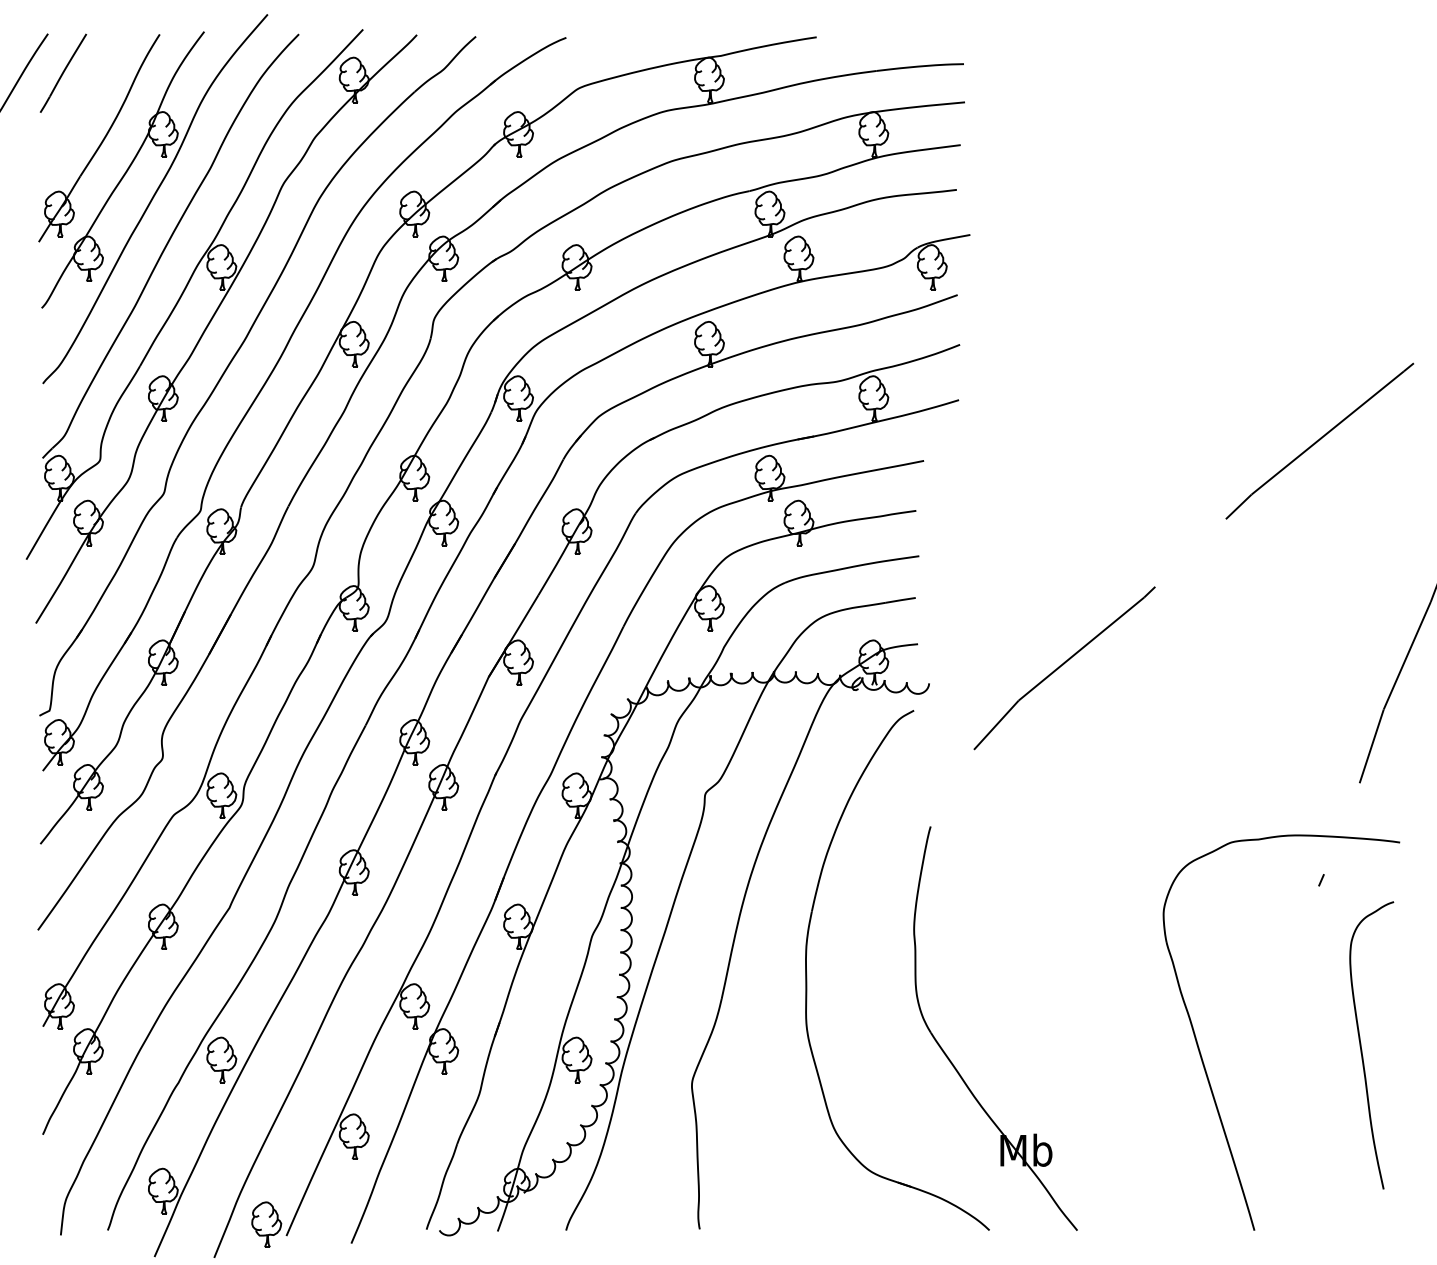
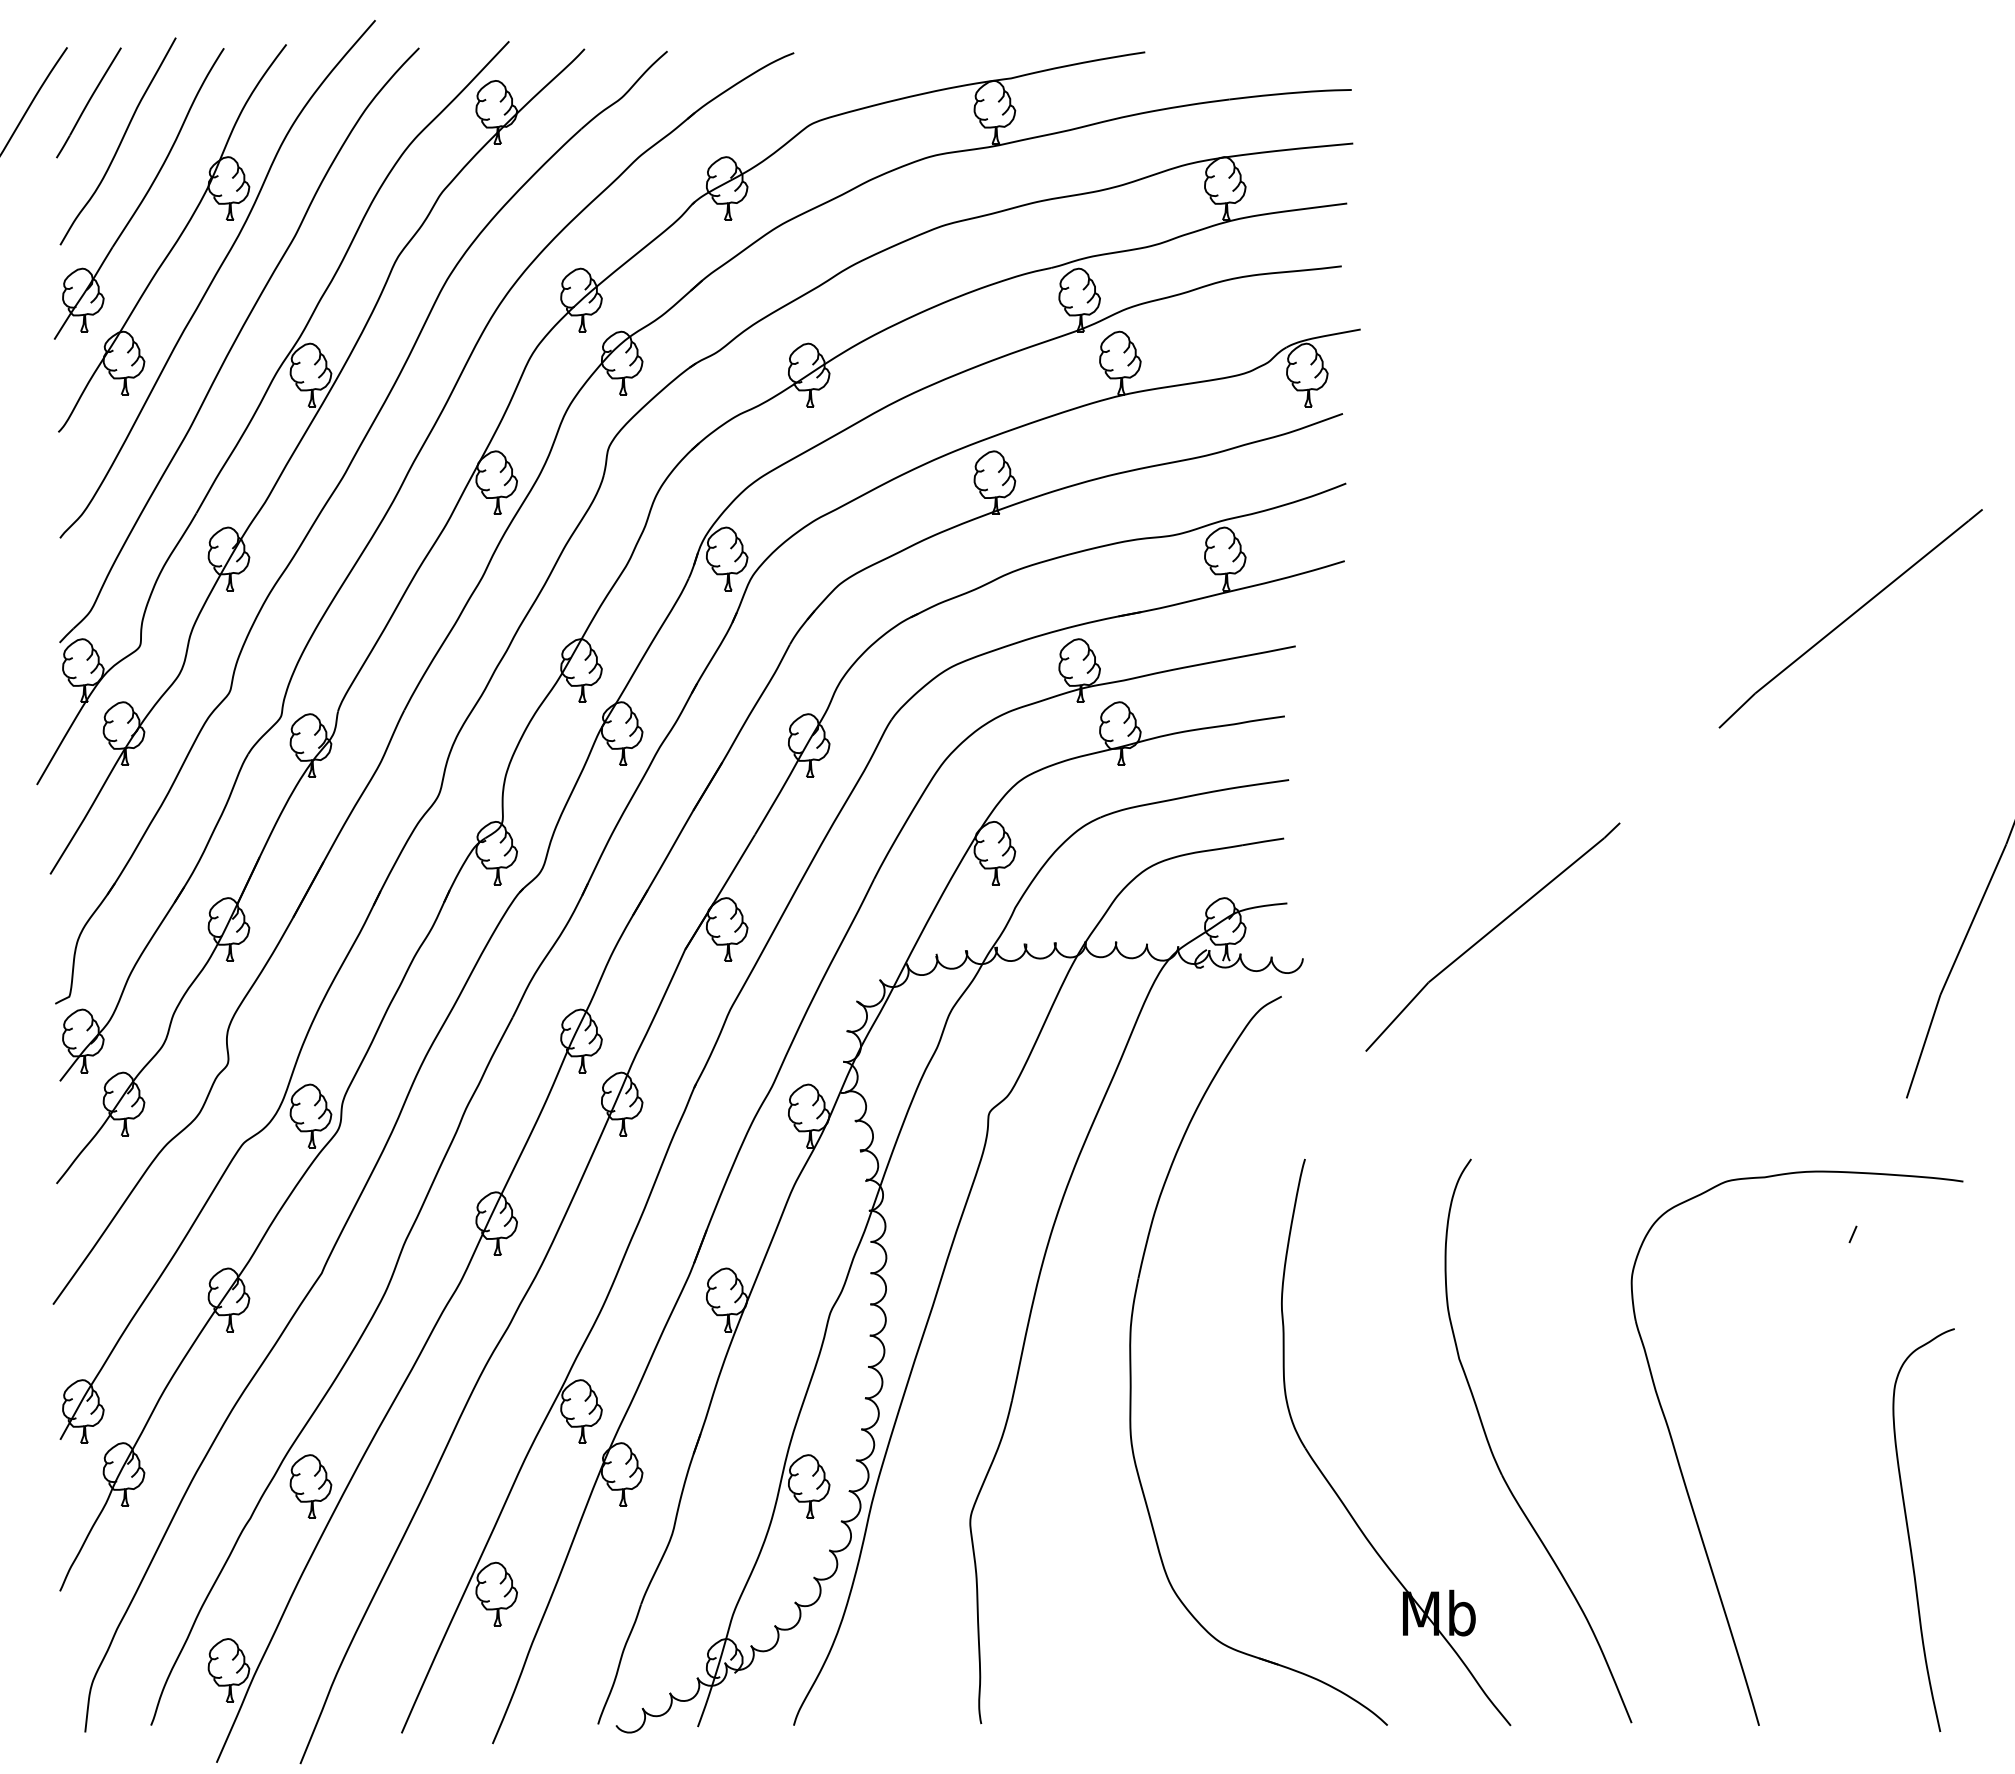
curve: (85, 101) -> (119, 142), added
part: (1065, 1037) -> (1494, 1455), added
curve: (1361, 1047) -> (1909, 1532), moved
part: (266, 1224) -> (373, 1717), removed

